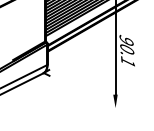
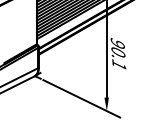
line: (90, 95) -> (81, 98), added

